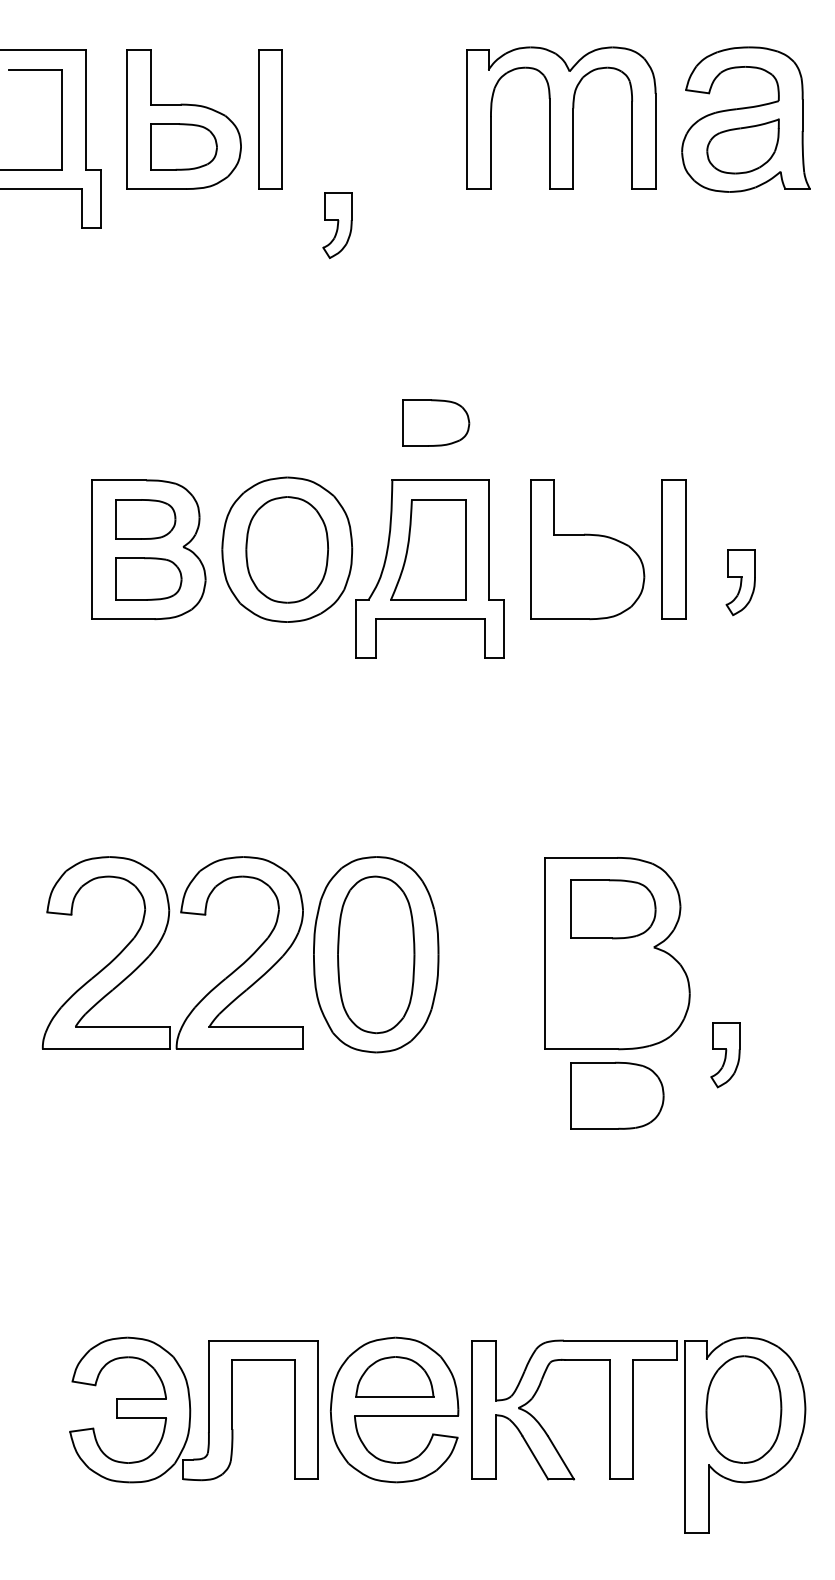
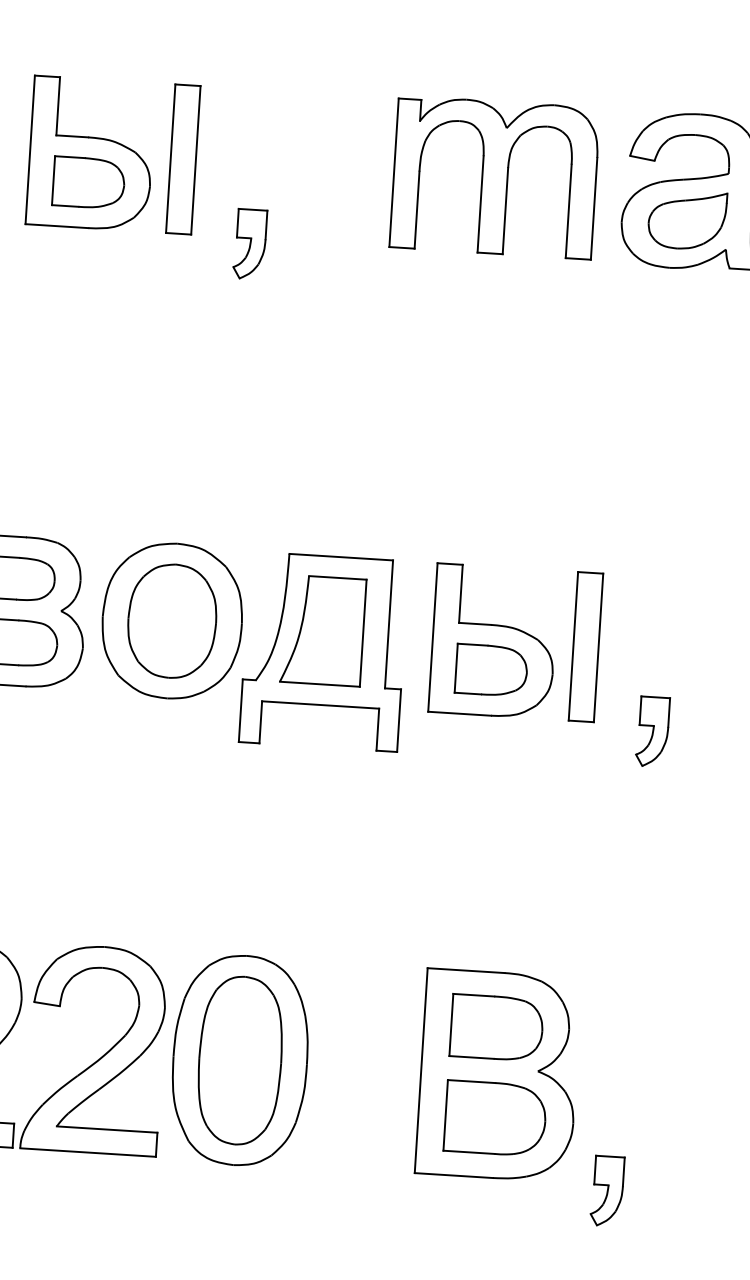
part: (337, 225) -> (249, 244), moved
part: (436, 422) -> (491, 669), moved
part: (740, 582) -> (652, 731), moved
part: (617, 1095) -> (495, 1118), moved

